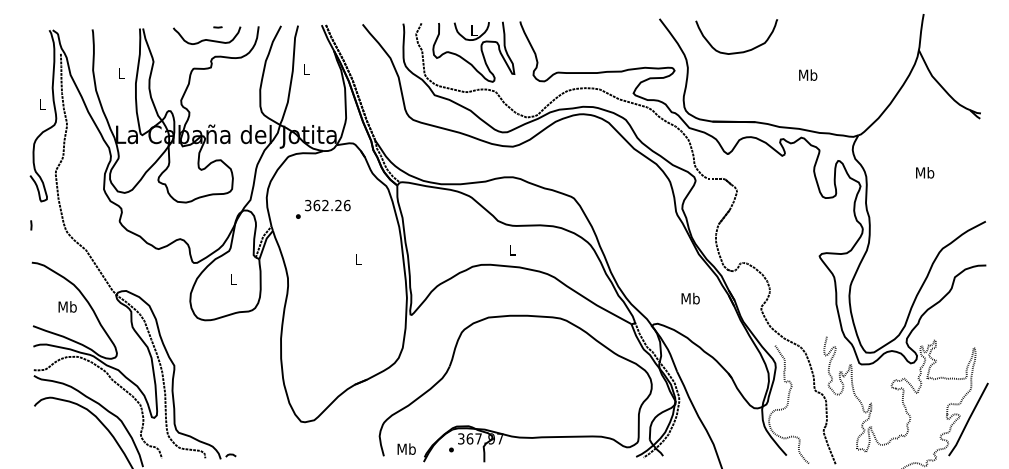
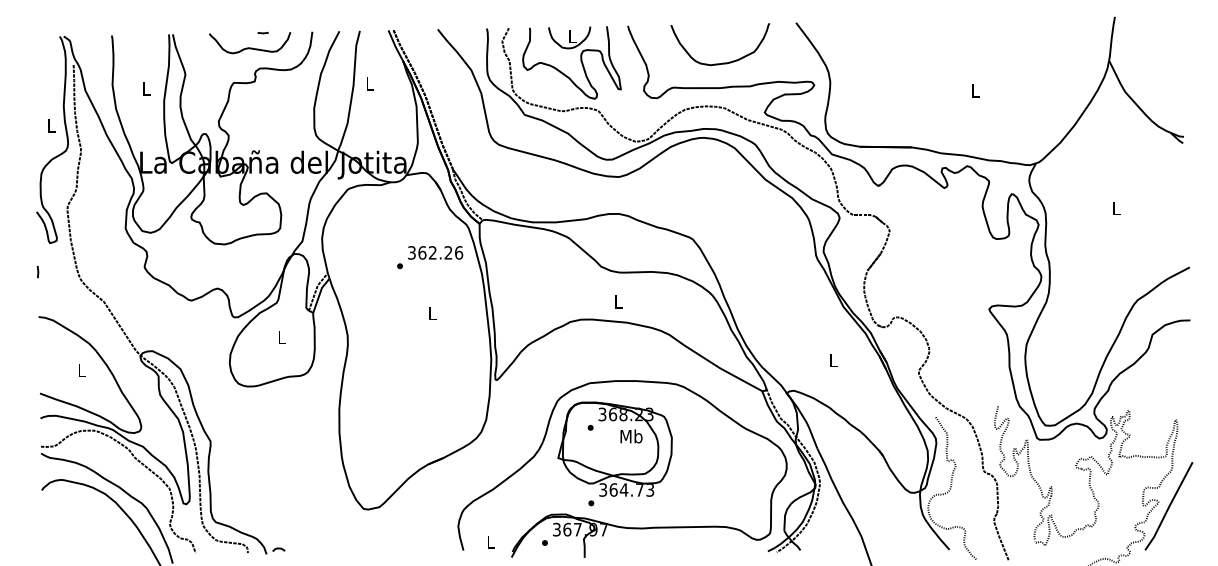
curve: (739, 51) -> (723, 62), moved
text: (808, 74) -> (975, 89), Mb -> L
text: (925, 172) -> (1117, 208), Mb -> L
text: (323, 208) -> (430, 256), moved
text: (690, 298) -> (833, 360), Mb -> L
text: (67, 306) -> (81, 369), Mb -> L
part: (509, 375) -> (615, 453), added
text: (406, 448) -> (490, 541), Mb -> L

